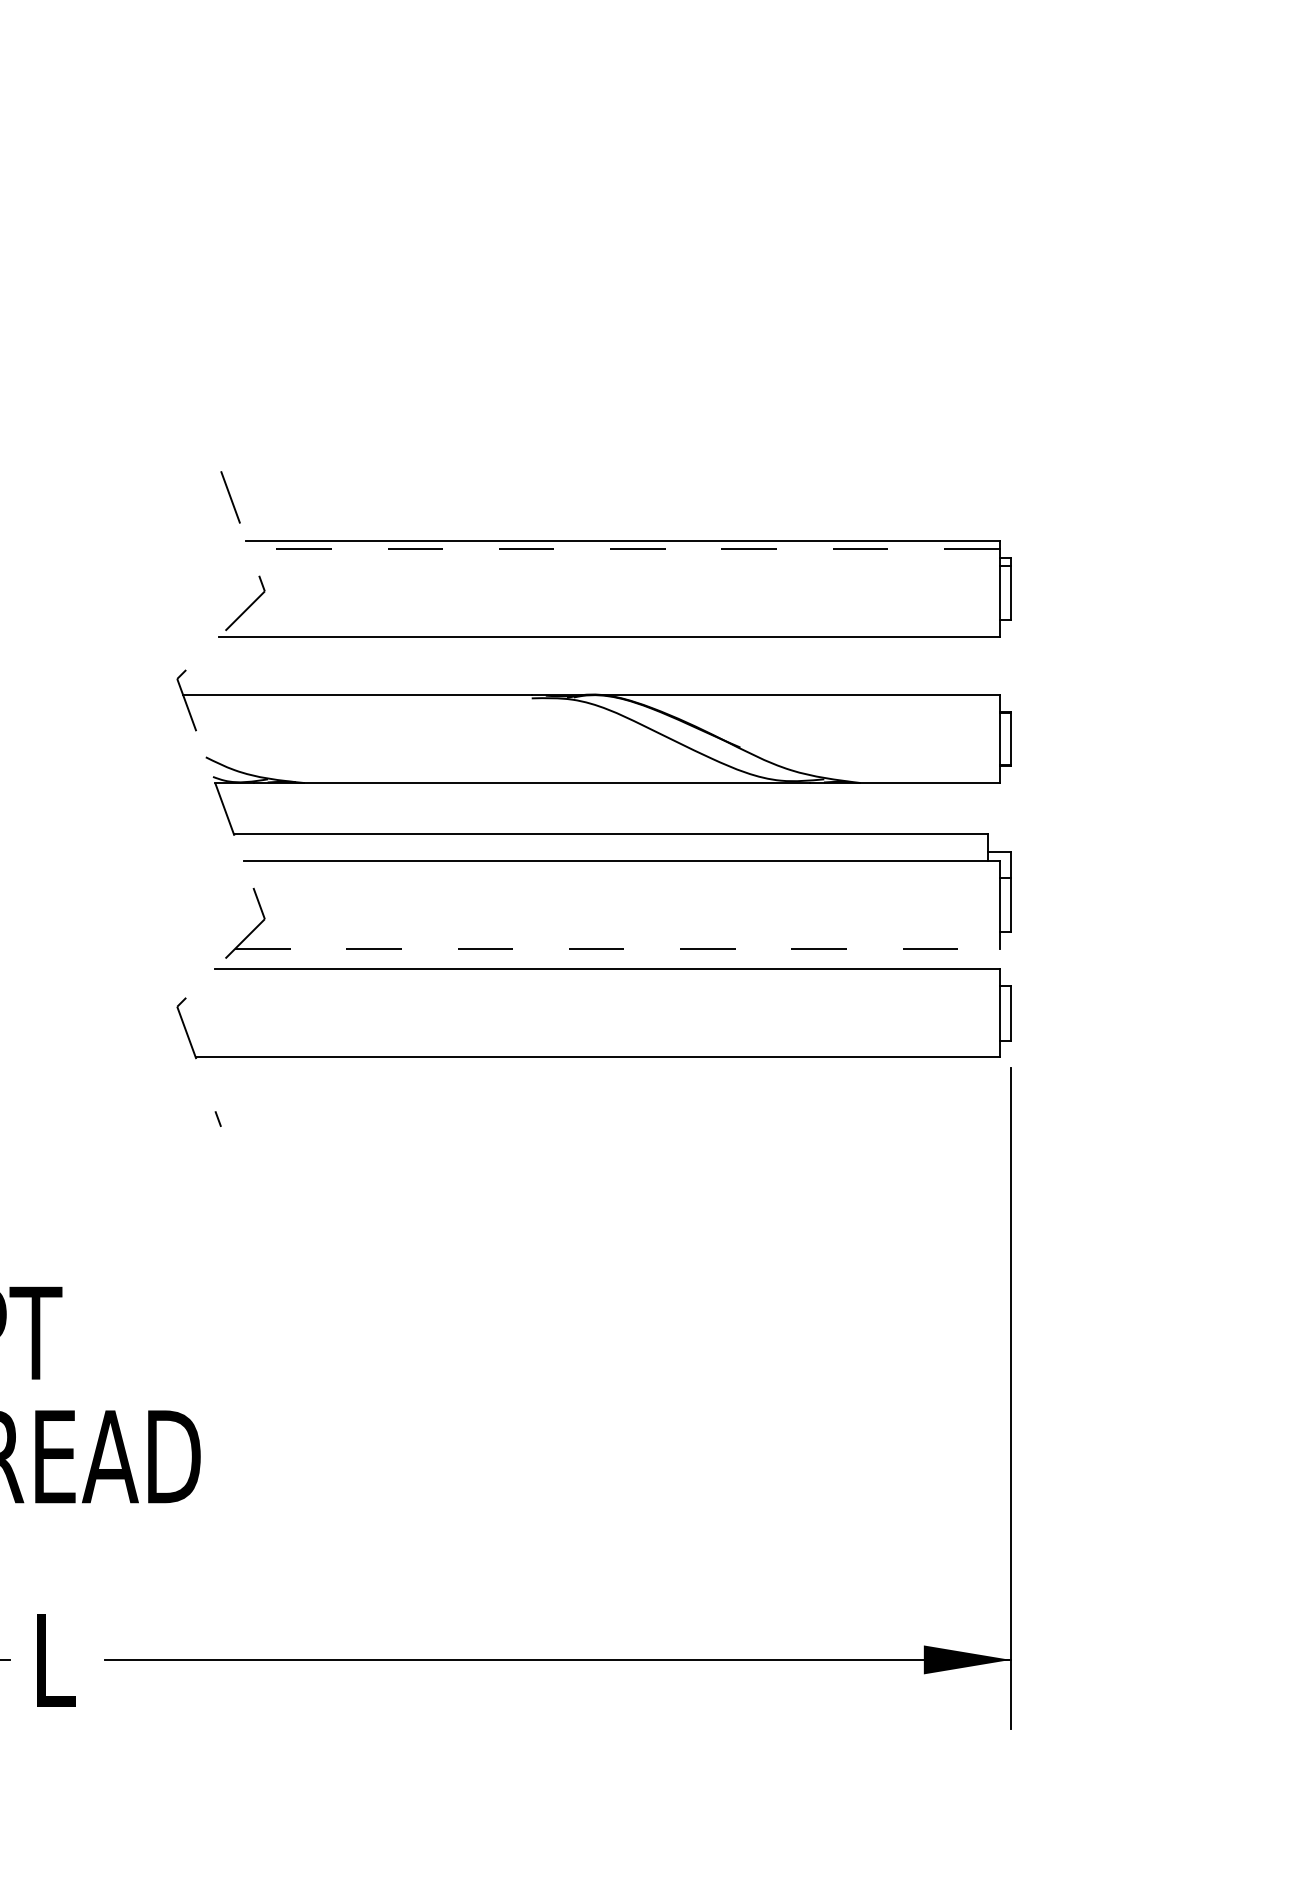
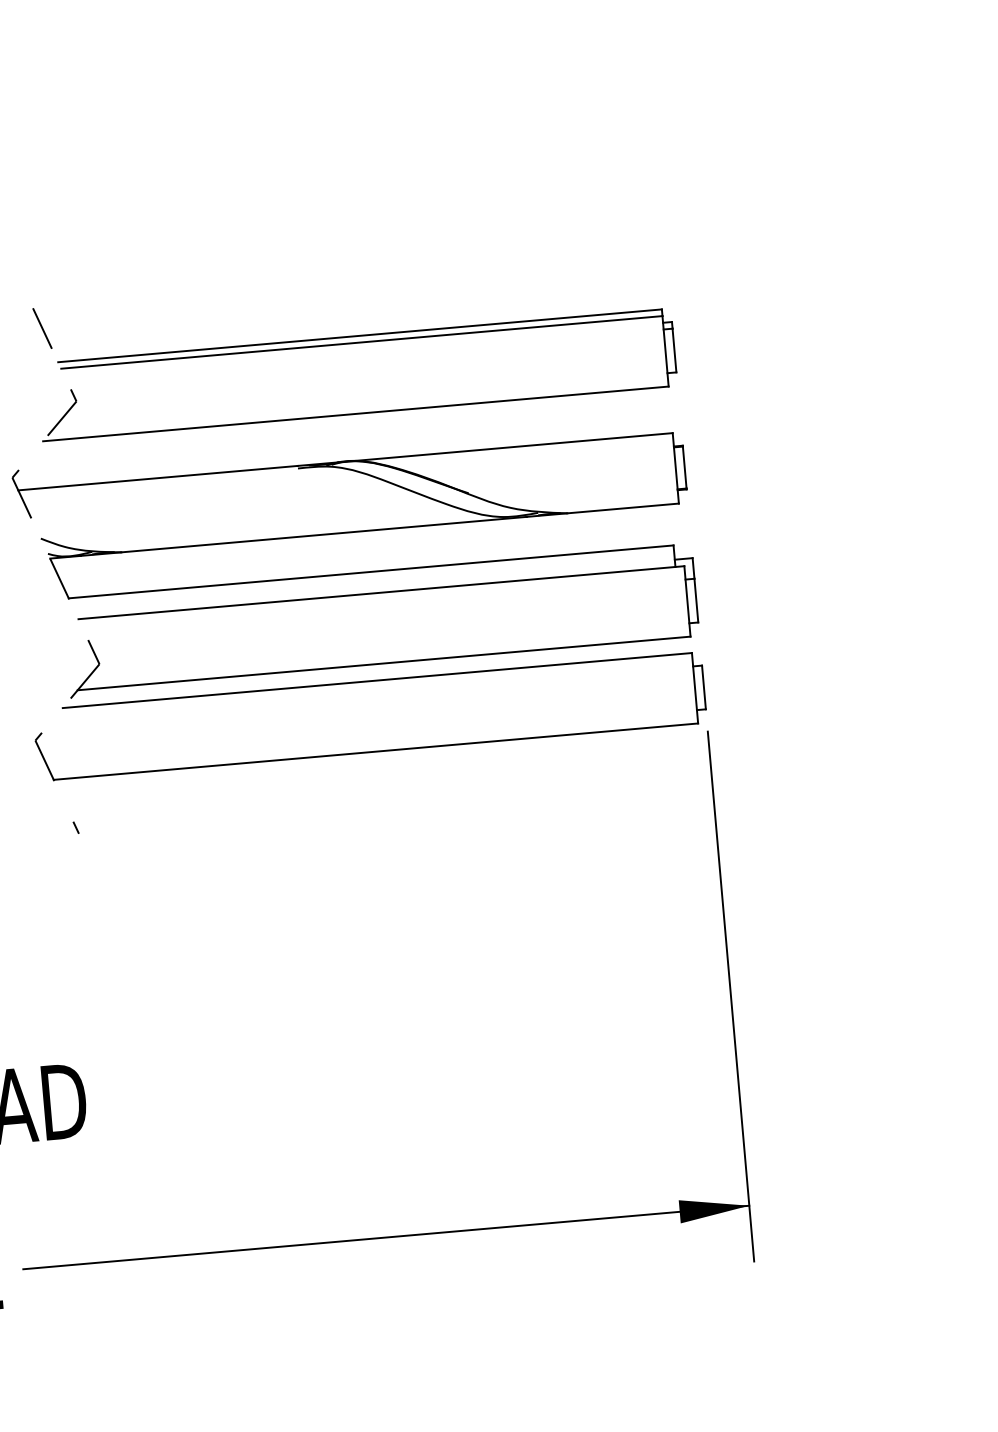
line: (624, 549) -> (361, 342), dashed -> solid
line: (617, 949) -> (384, 663), dashed -> solid

